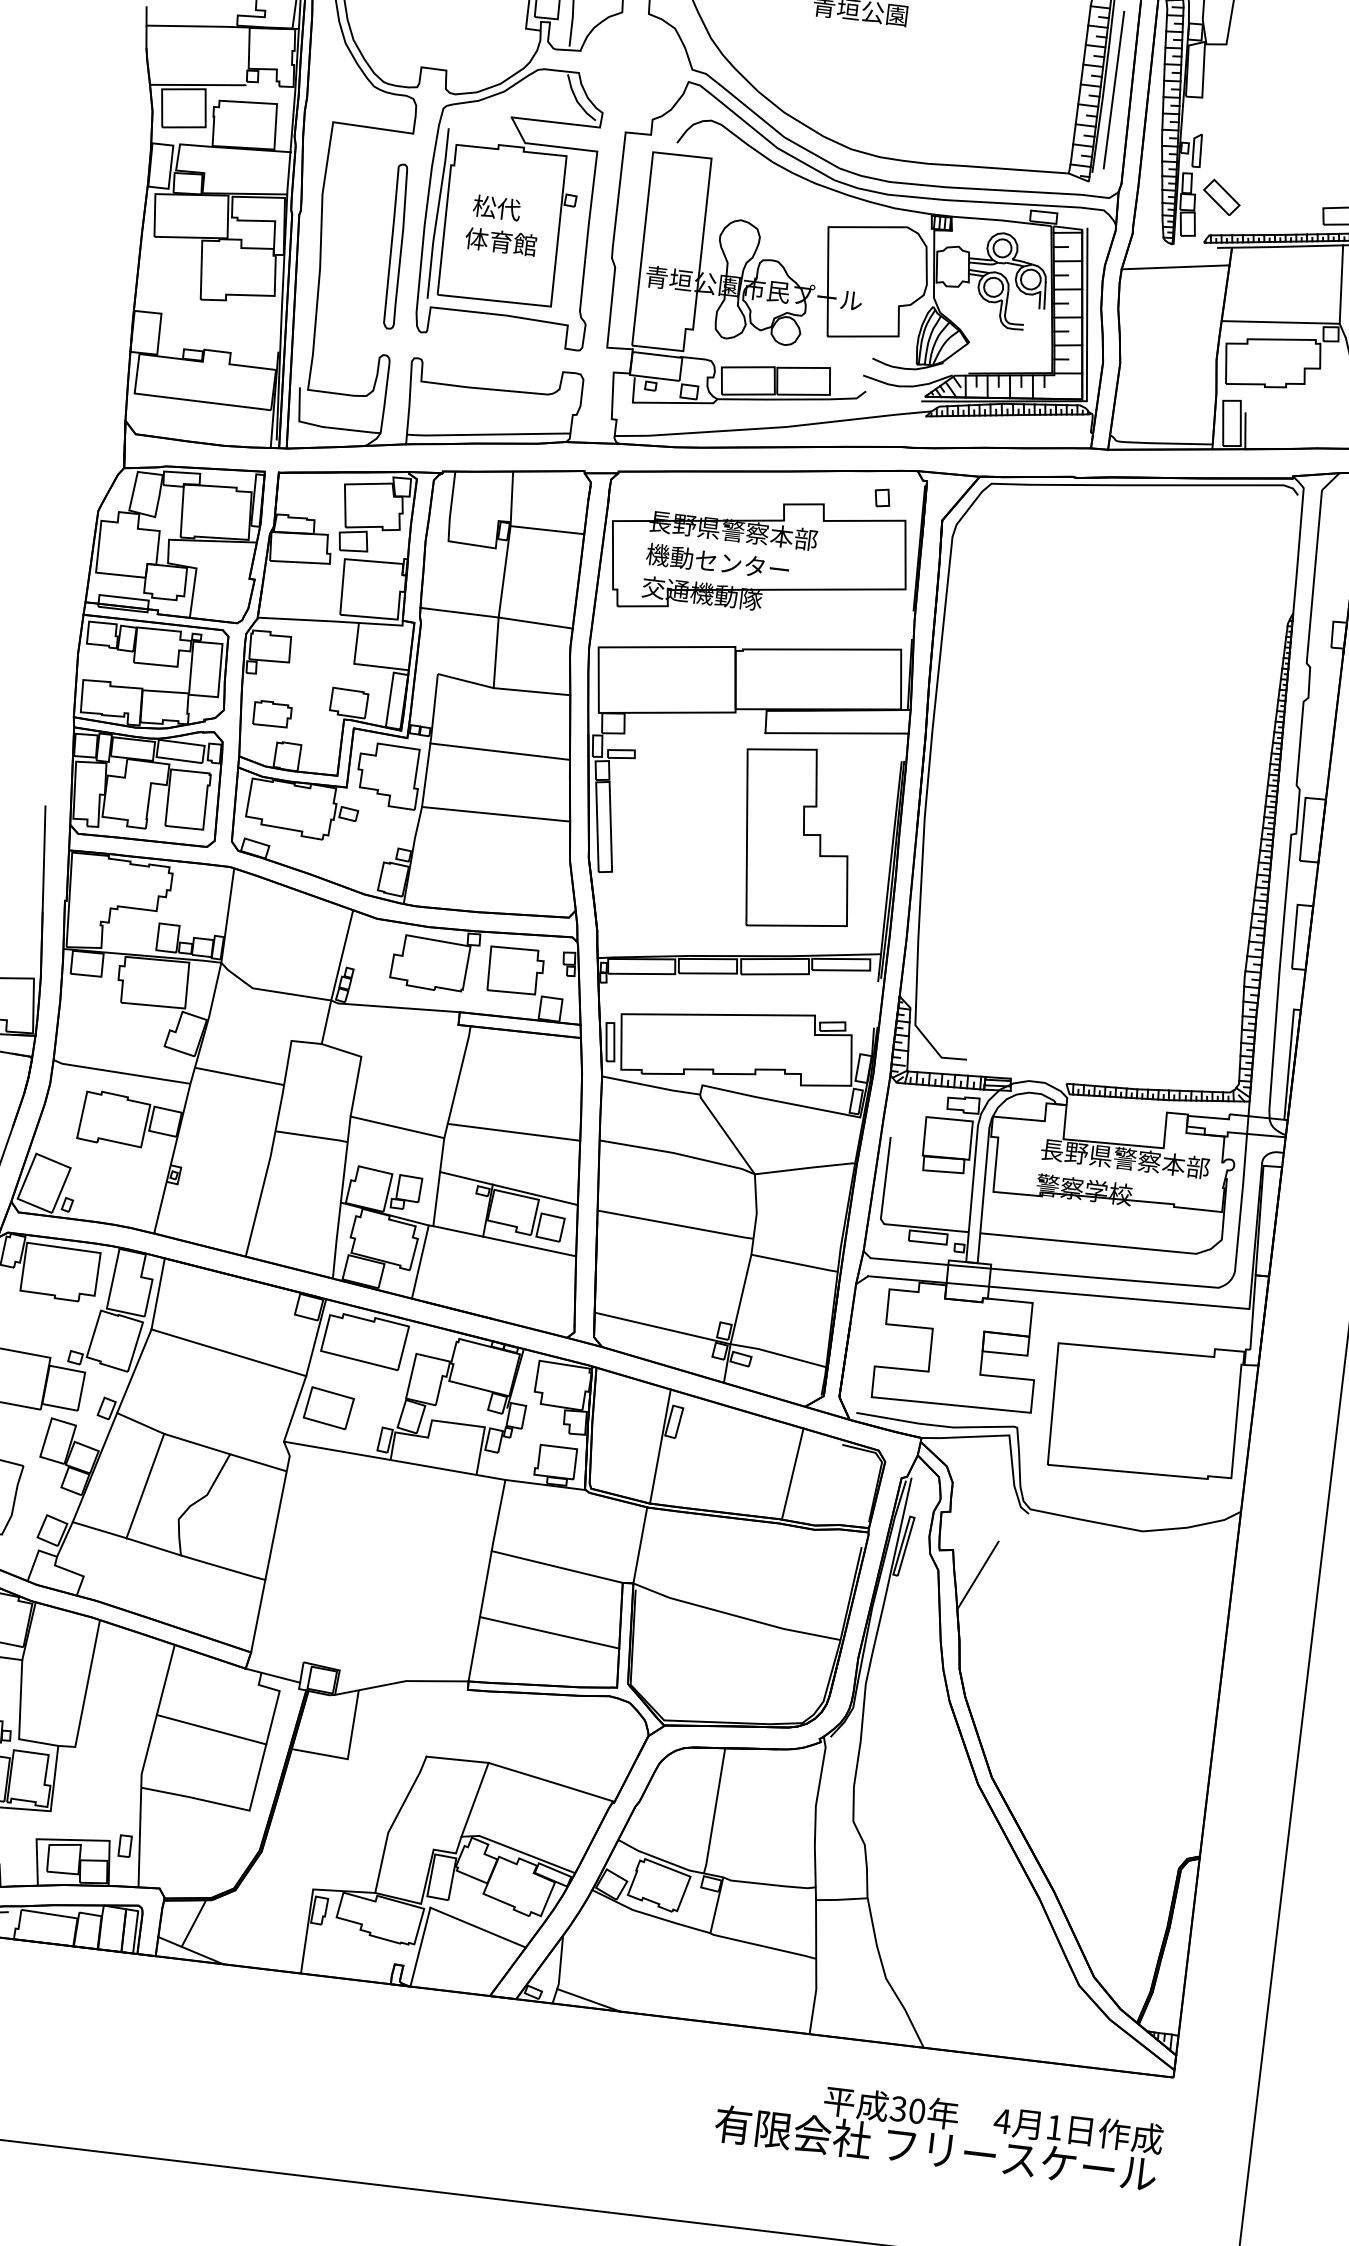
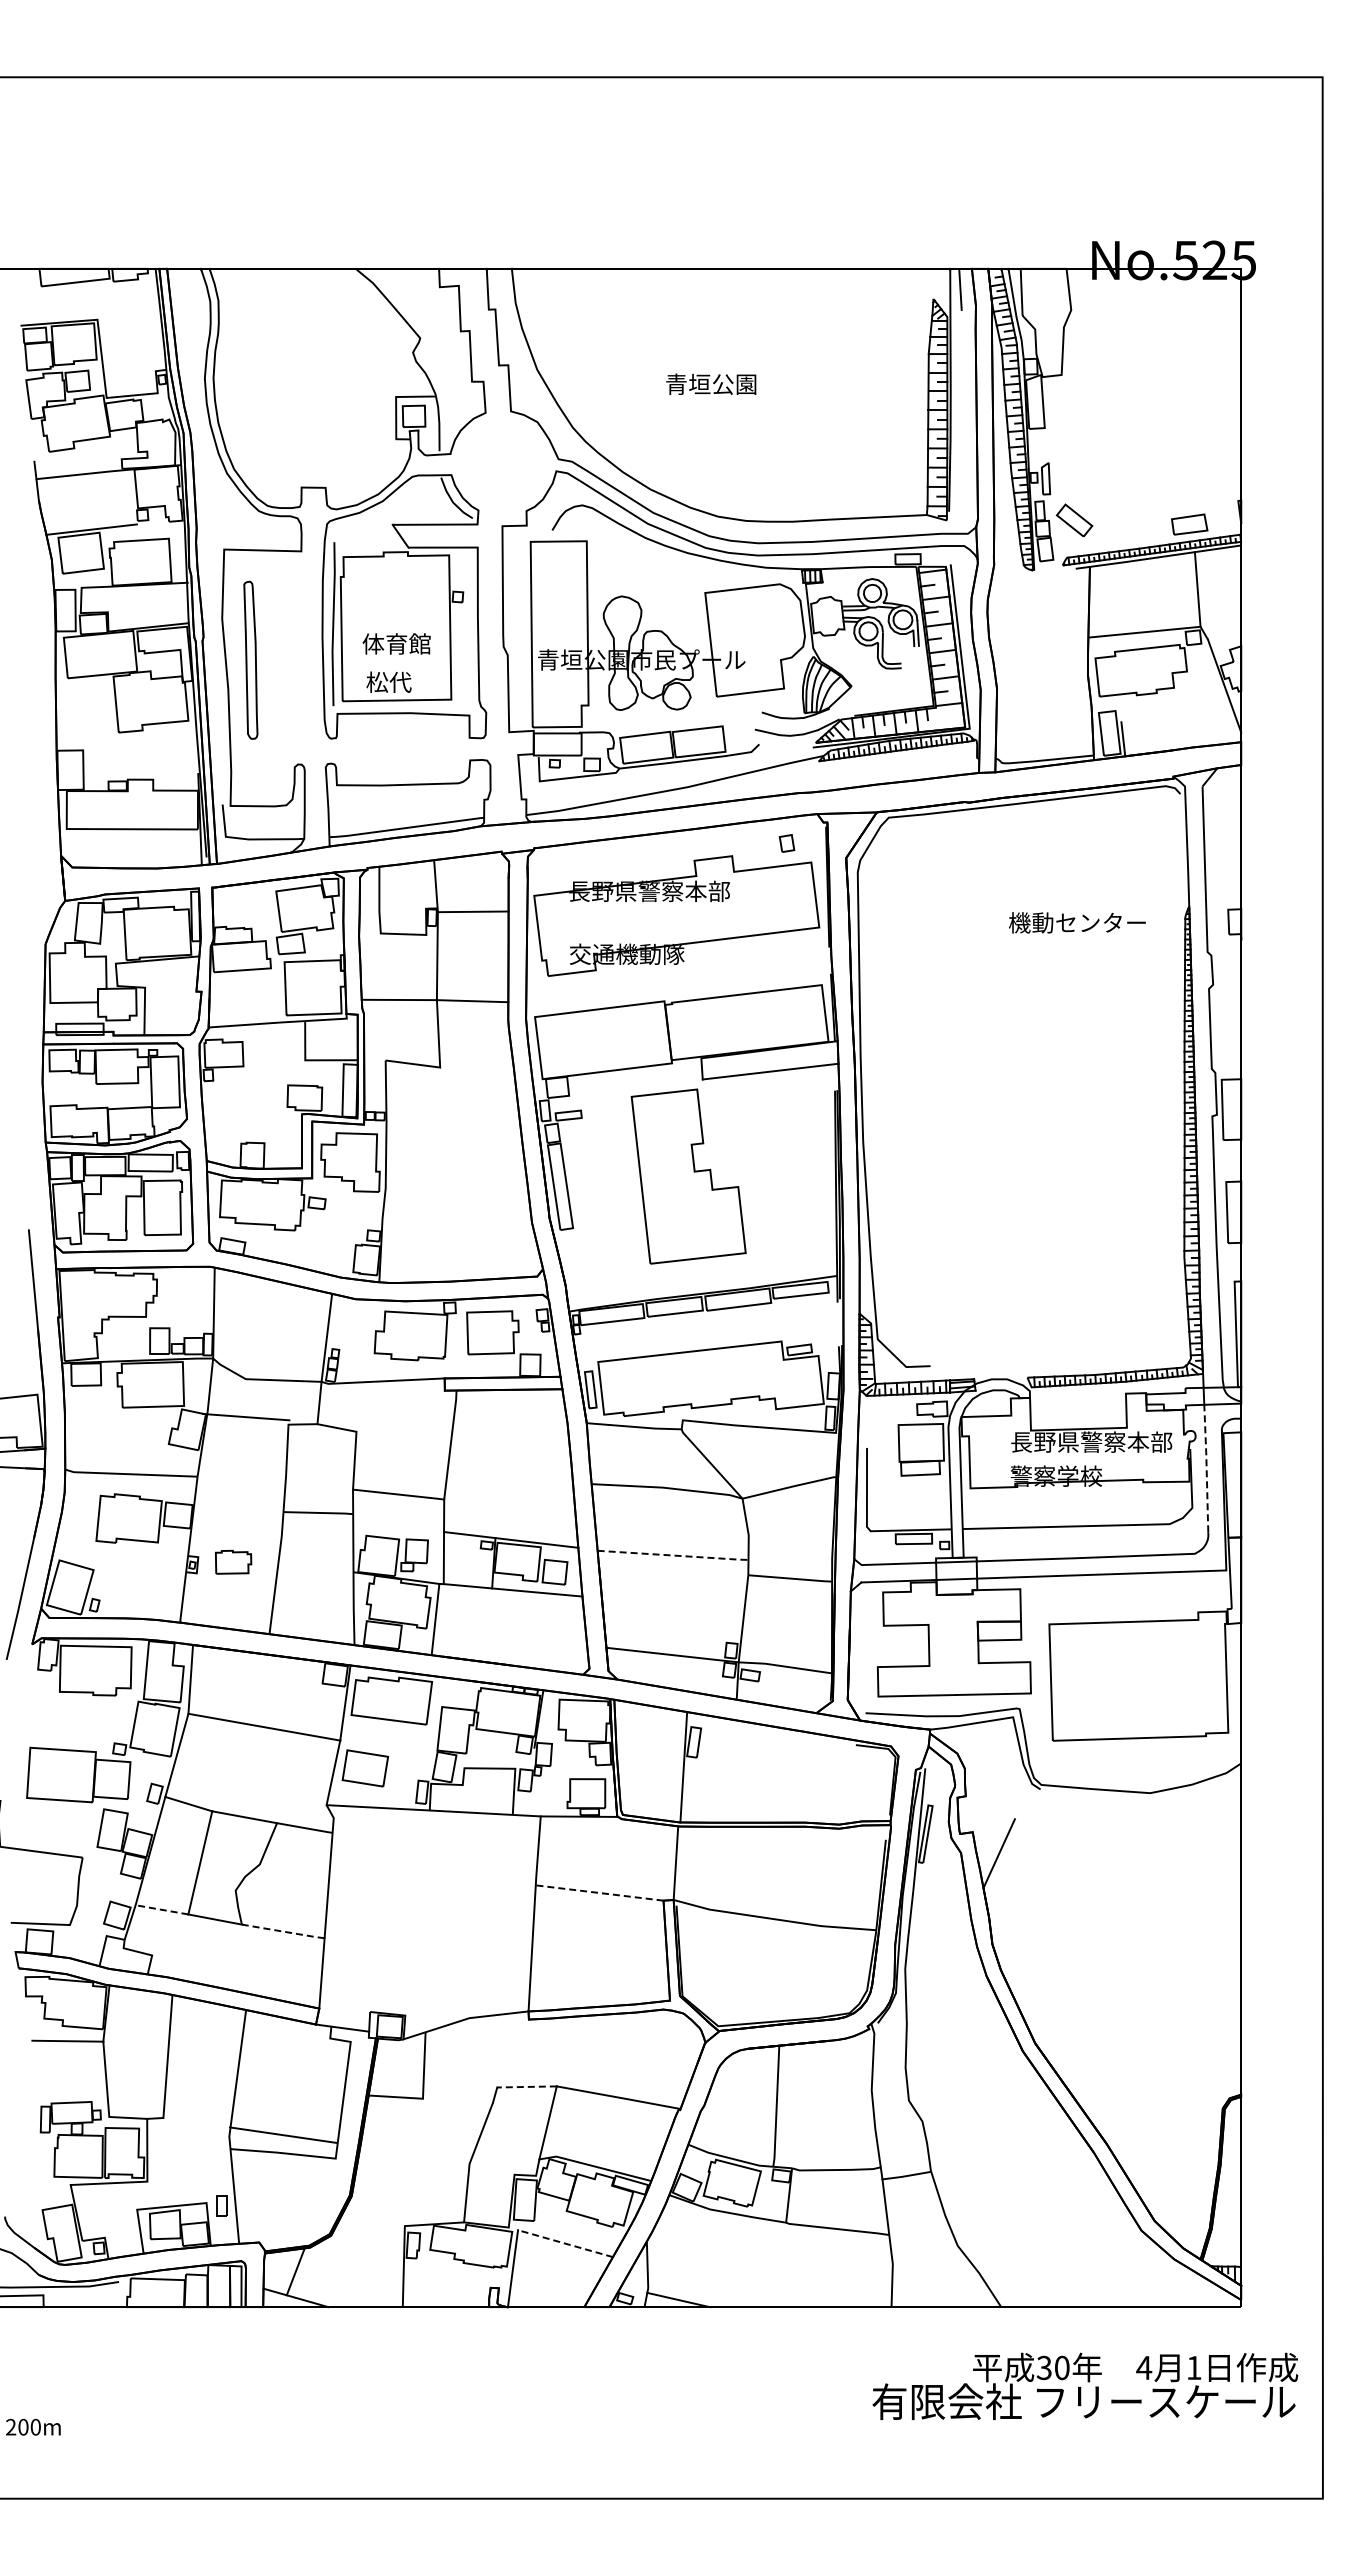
line: (1114, 89) -> (960, 430), removed
text: (496, 207) -> (388, 681), moved
part: (395, 245) -> (250, 659), moved
line: (1175, 266) -> (1038, 591), removed
text: (718, 561) -> (1077, 922), moved
line: (531, 691) -> (476, 1066), removed
part: (272, 713) -> (233, 1561), moved
line: (500, 751) -> (453, 1126), removed
line: (495, 813) -> (456, 1186), removed
part: (796, 839) -> (688, 1176), moved
line: (239, 1075) -> (246, 1416), moved
line: (513, 1131) -> (509, 1485), removed
line: (1241, 1199) -> (1206, 1467), solid -> dashed
line: (677, 1225) -> (674, 1555), solid -> dashed
line: (793, 1473) -> (812, 1777), removed
line: (100, 1529) -> (162, 1909), solid -> dashed
line: (557, 1566) -> (599, 1892), solid -> dashed
line: (223, 1567) -> (283, 1931), solid -> dashed
line: (549, 1633) -> (599, 1956), removed
line: (211, 1728) -> (283, 2134), moved
line: (458, 1759) -> (527, 2086), solid -> dashed
line: (478, 1927) -> (565, 2243), solid -> dashed
text: (939, 2133) -> (1085, 2386), moved

